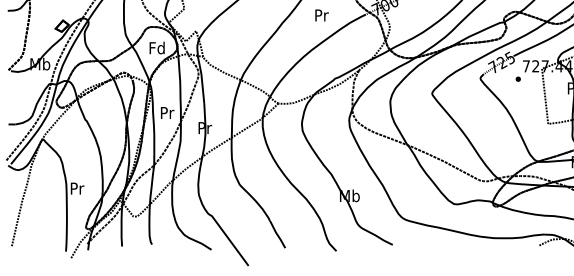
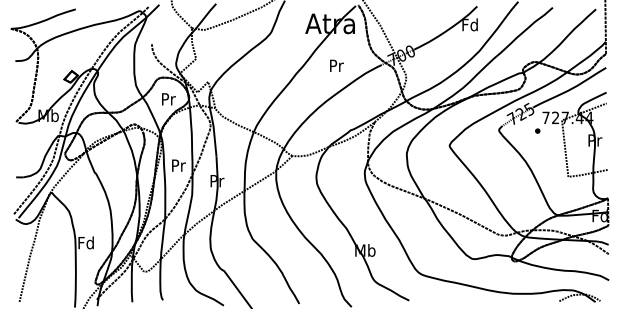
text: (156, 47) -> (167, 98), Fd -> Pr
text: (76, 188) -> (85, 242), Pr -> Fd

